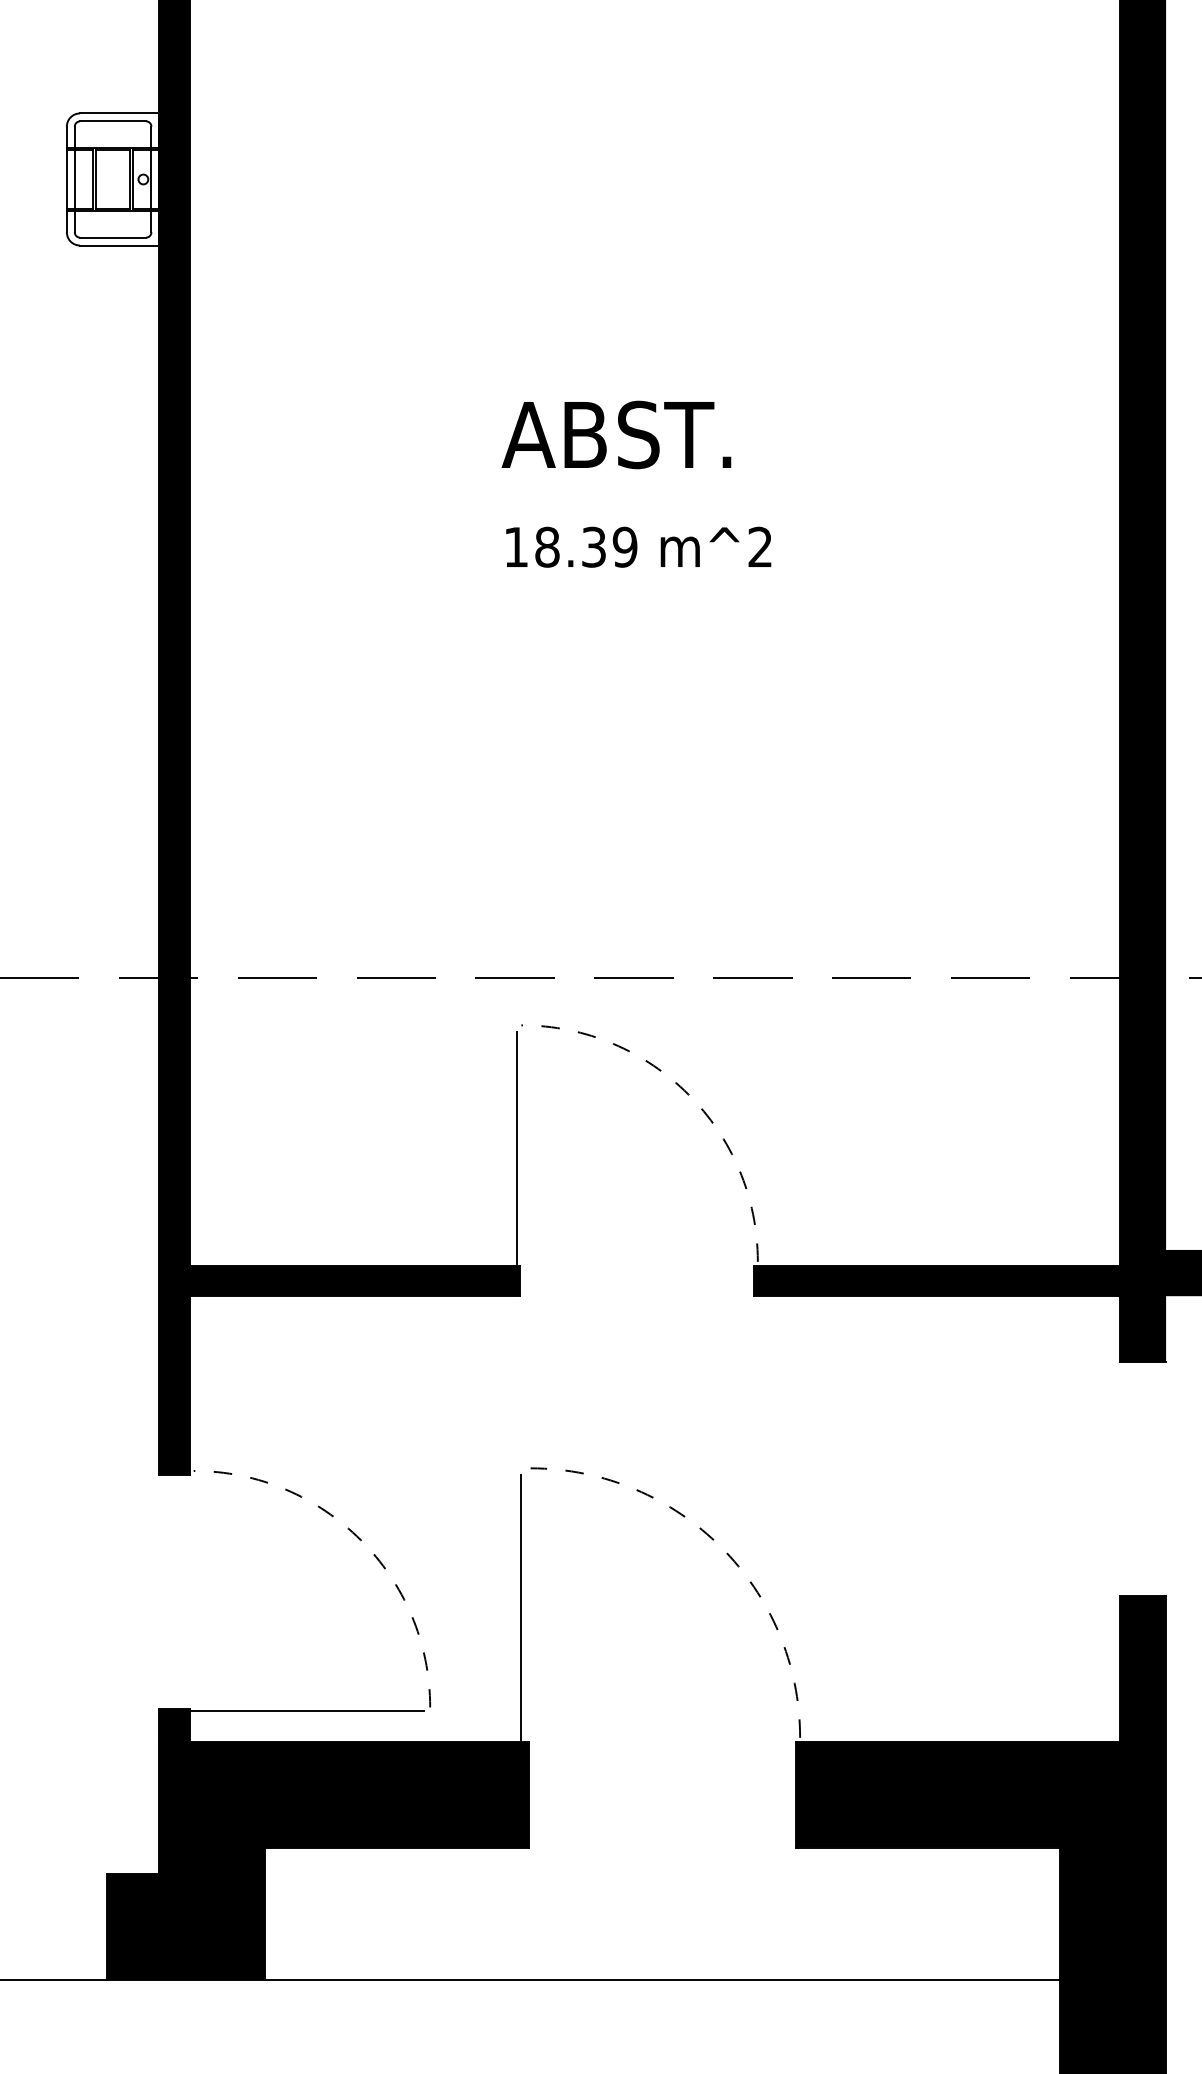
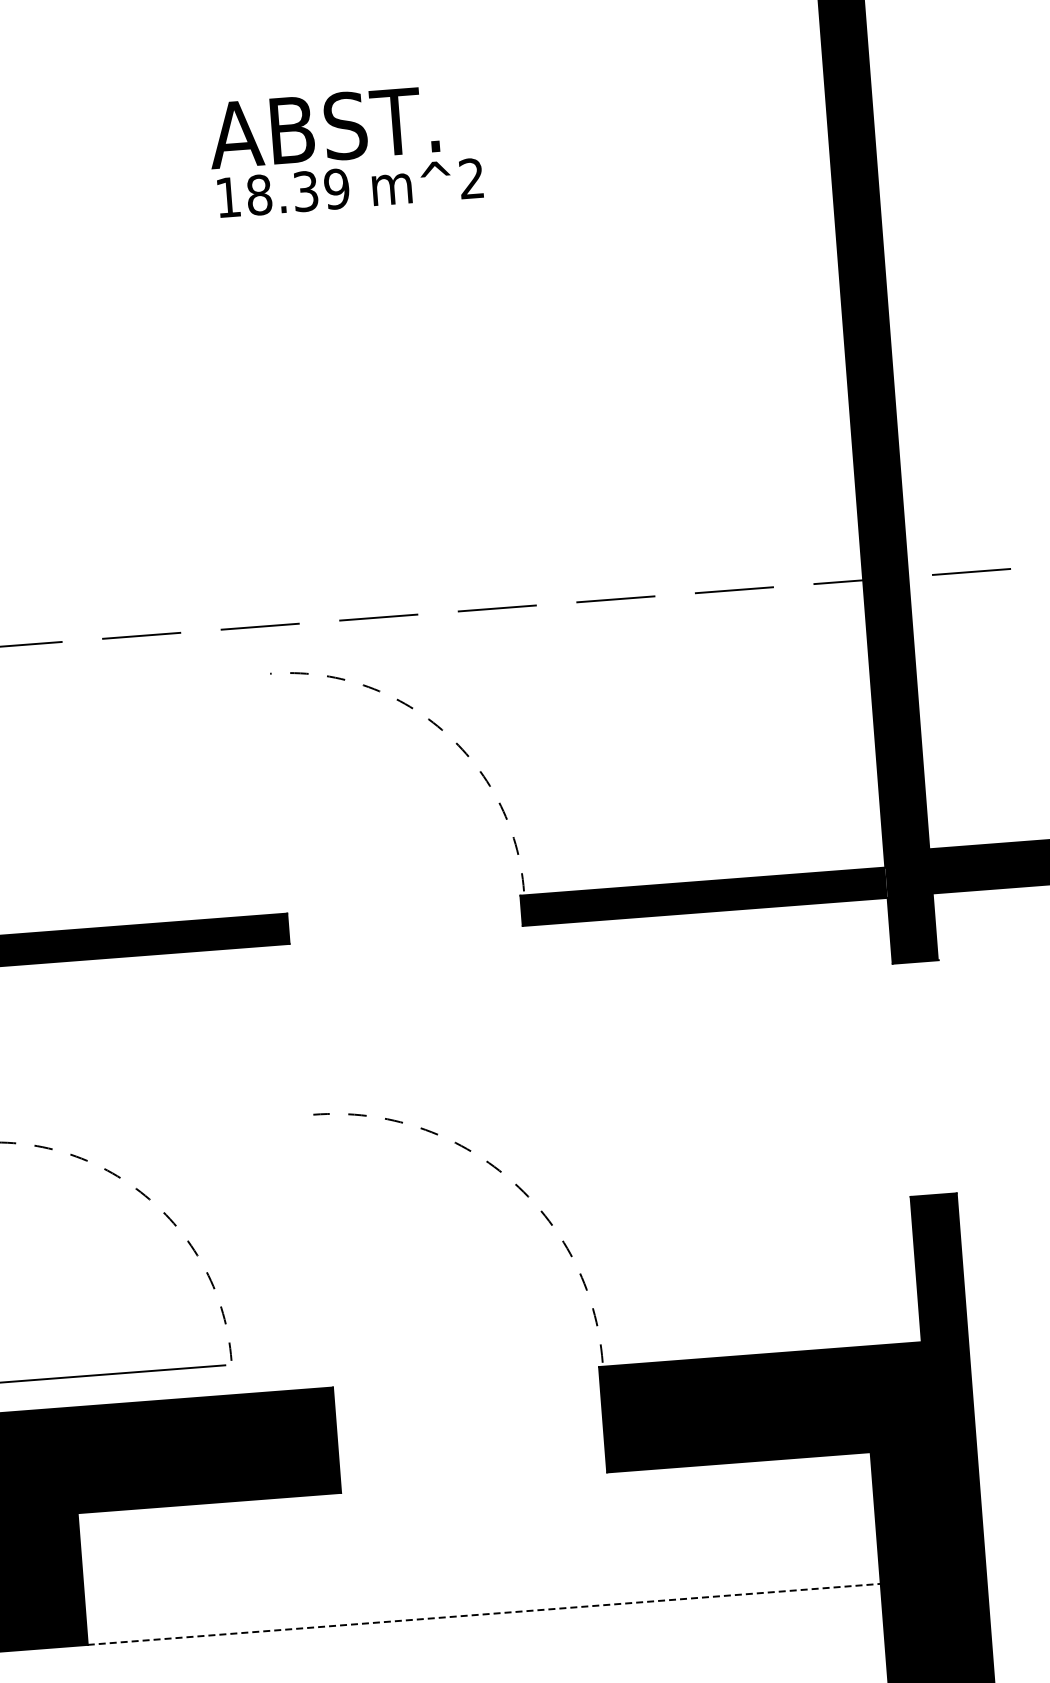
text: (616, 434) -> (323, 127), moved
line: (517, 1147) -> (275, 795), removed
line: (521, 1607) -> (314, 1254), removed
line: (662, 1979) -> (484, 1614), solid -> dashed

